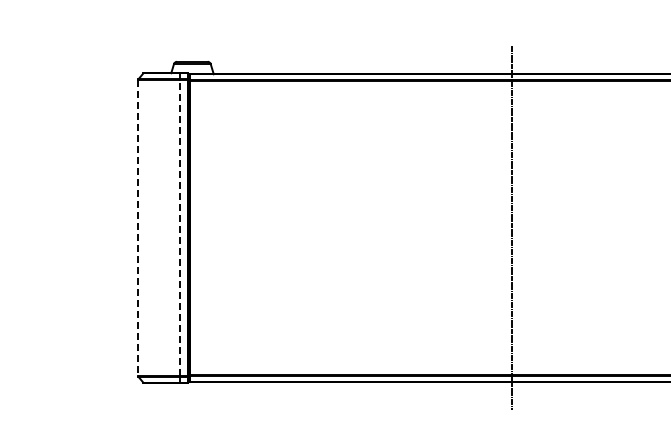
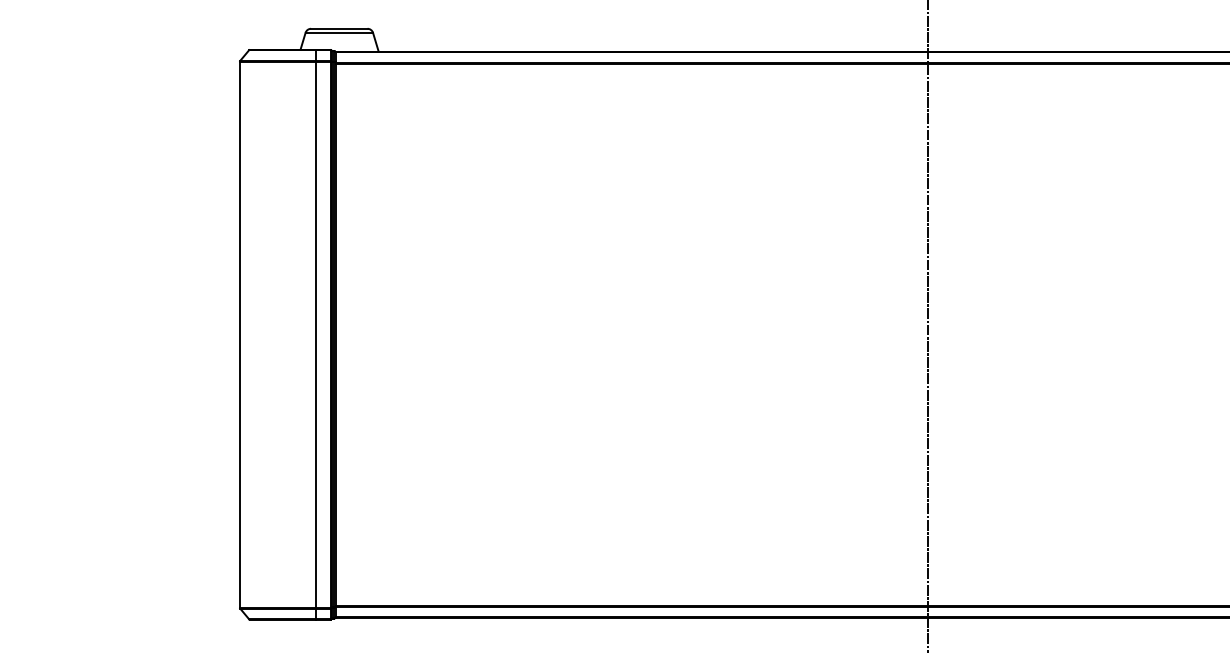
line: (179, 227) -> (315, 333), dashed -> solid
line: (138, 228) -> (240, 335), dashed -> solid

